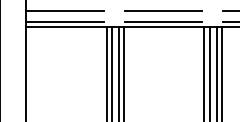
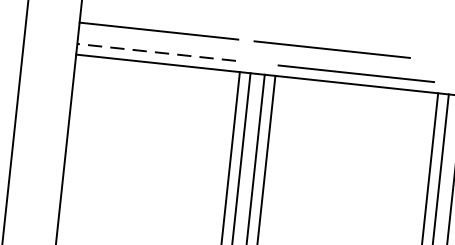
line: (163, 10) -> (332, 48), moved
line: (64, 21) -> (155, 52), solid -> dashed

